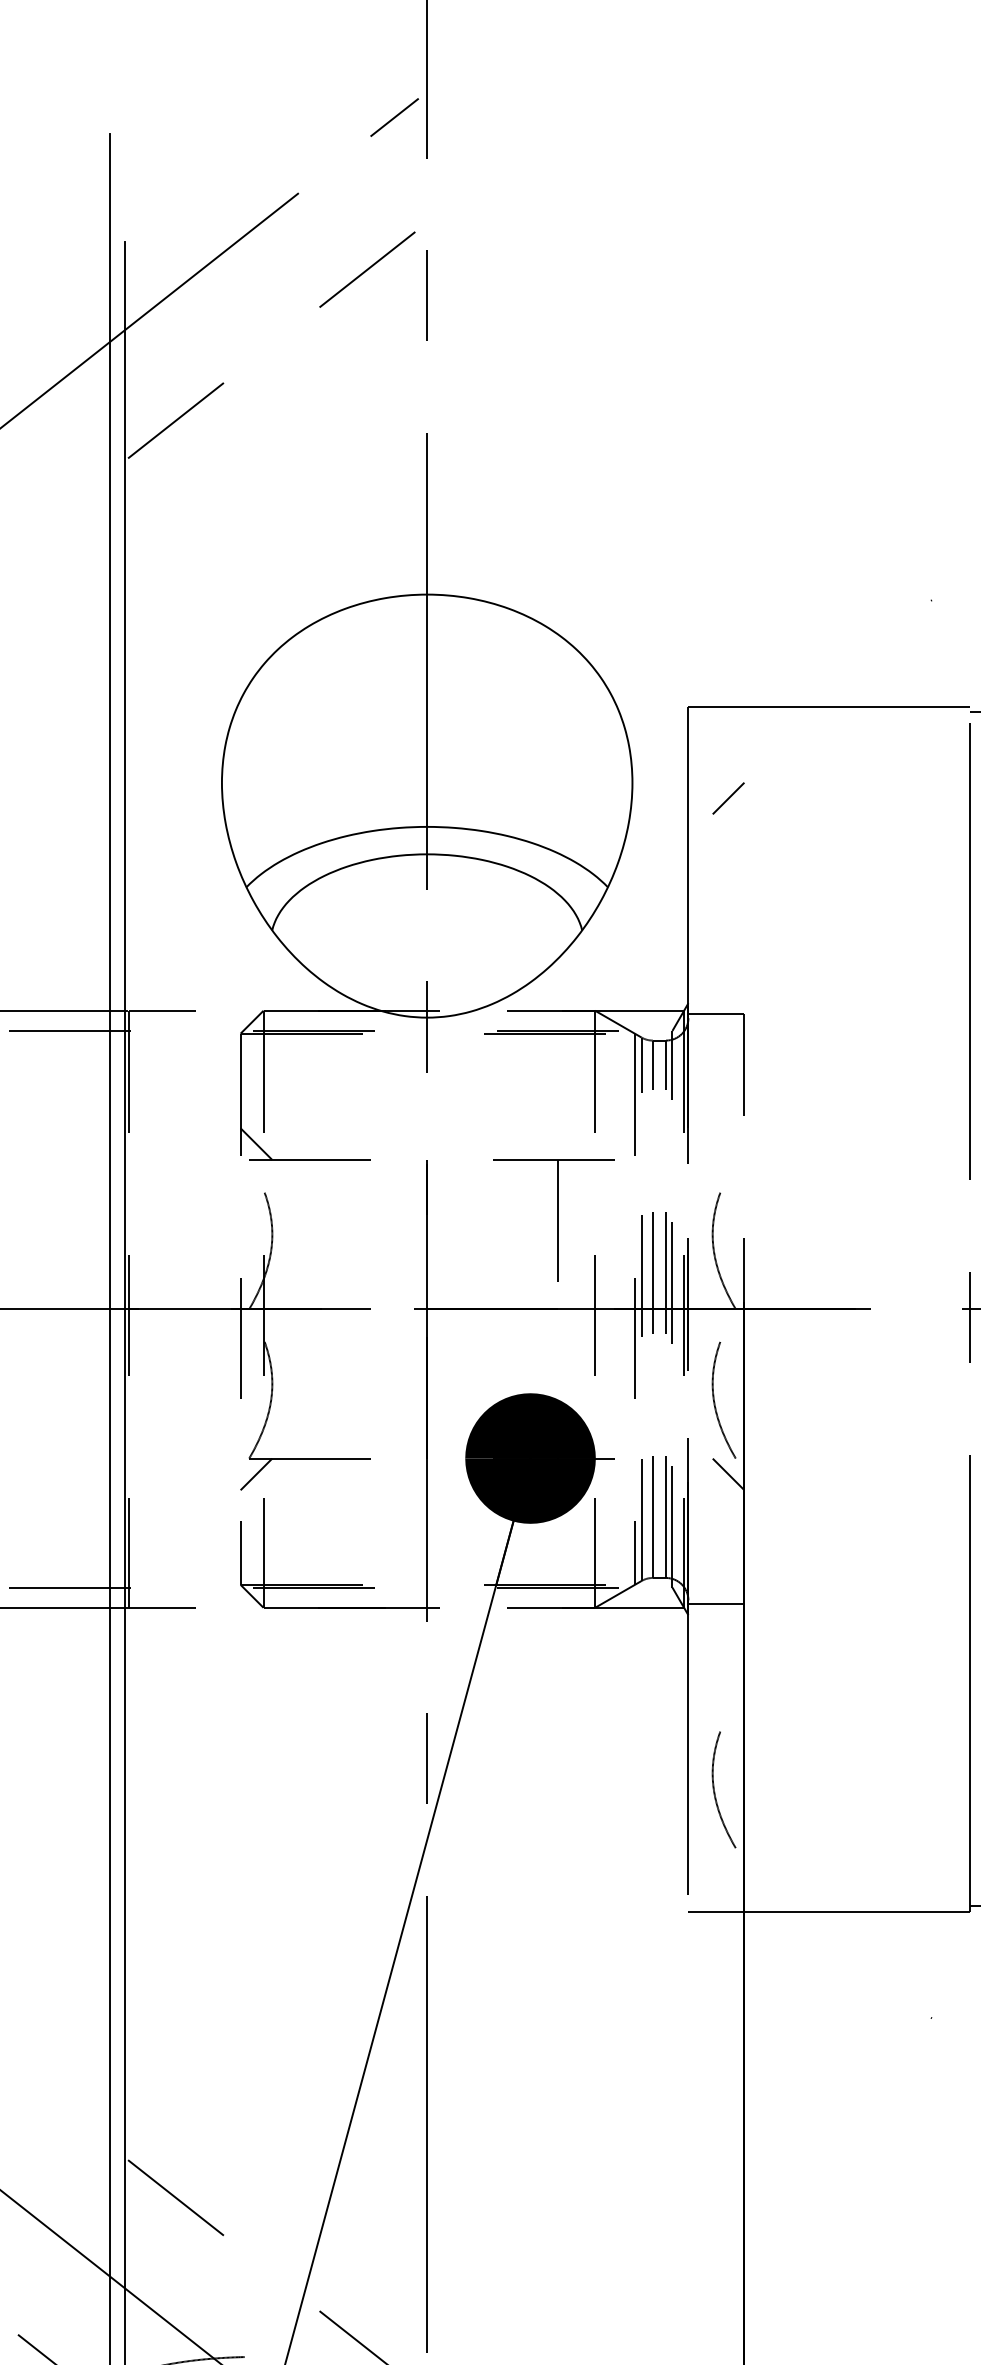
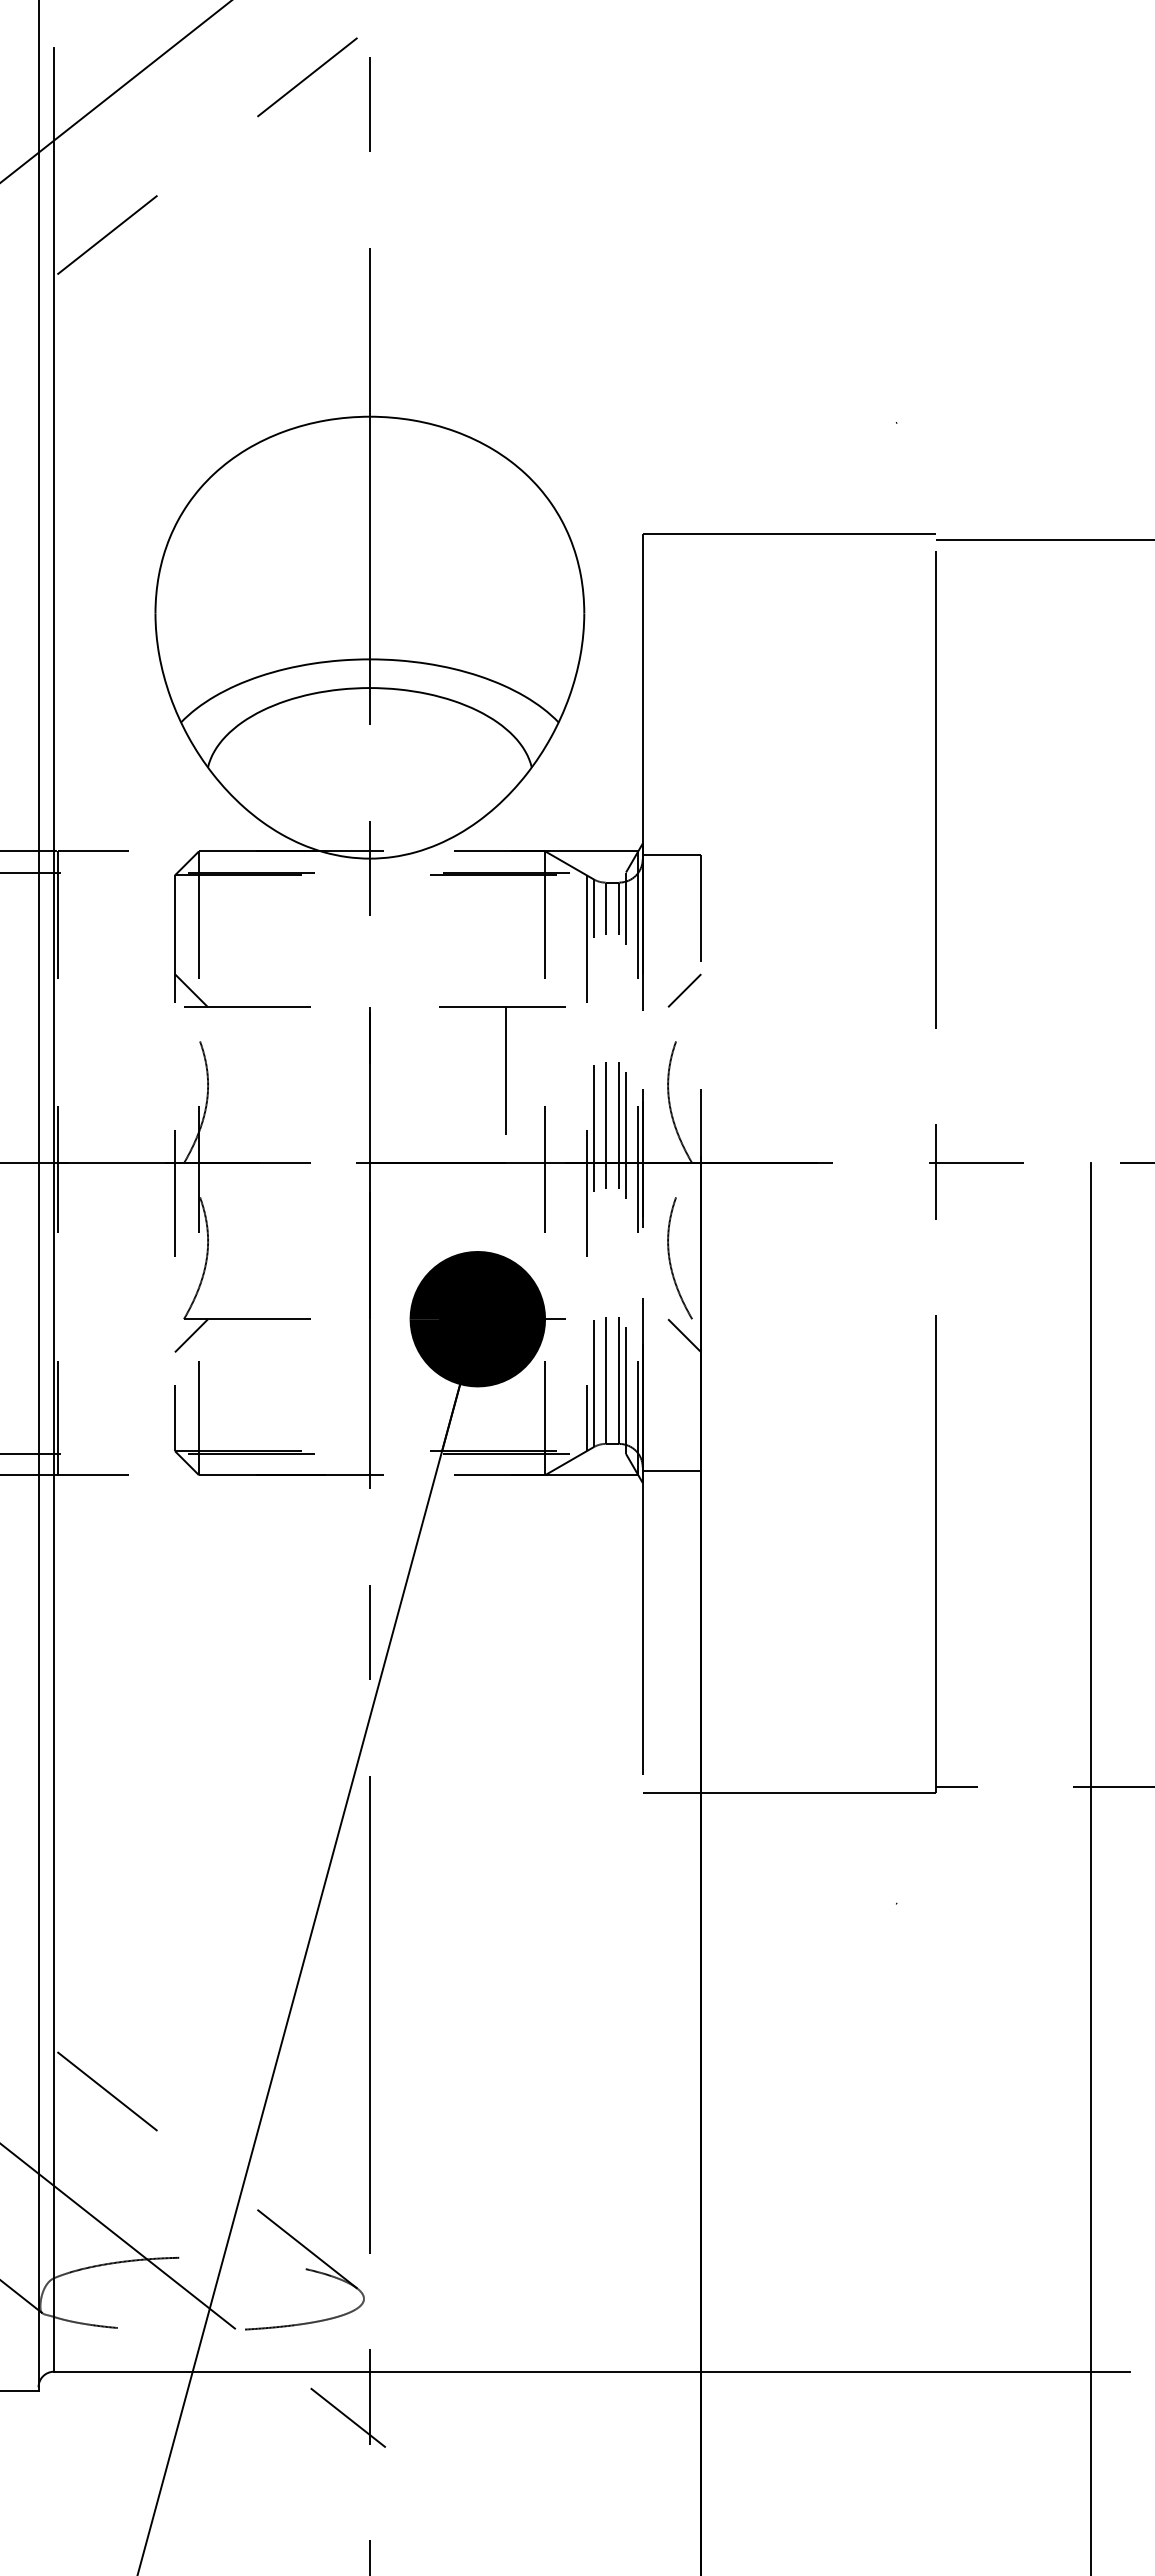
line: (728, 798) -> (684, 990), moved
curve: (714, 1790) -> (670, 1665), removed

